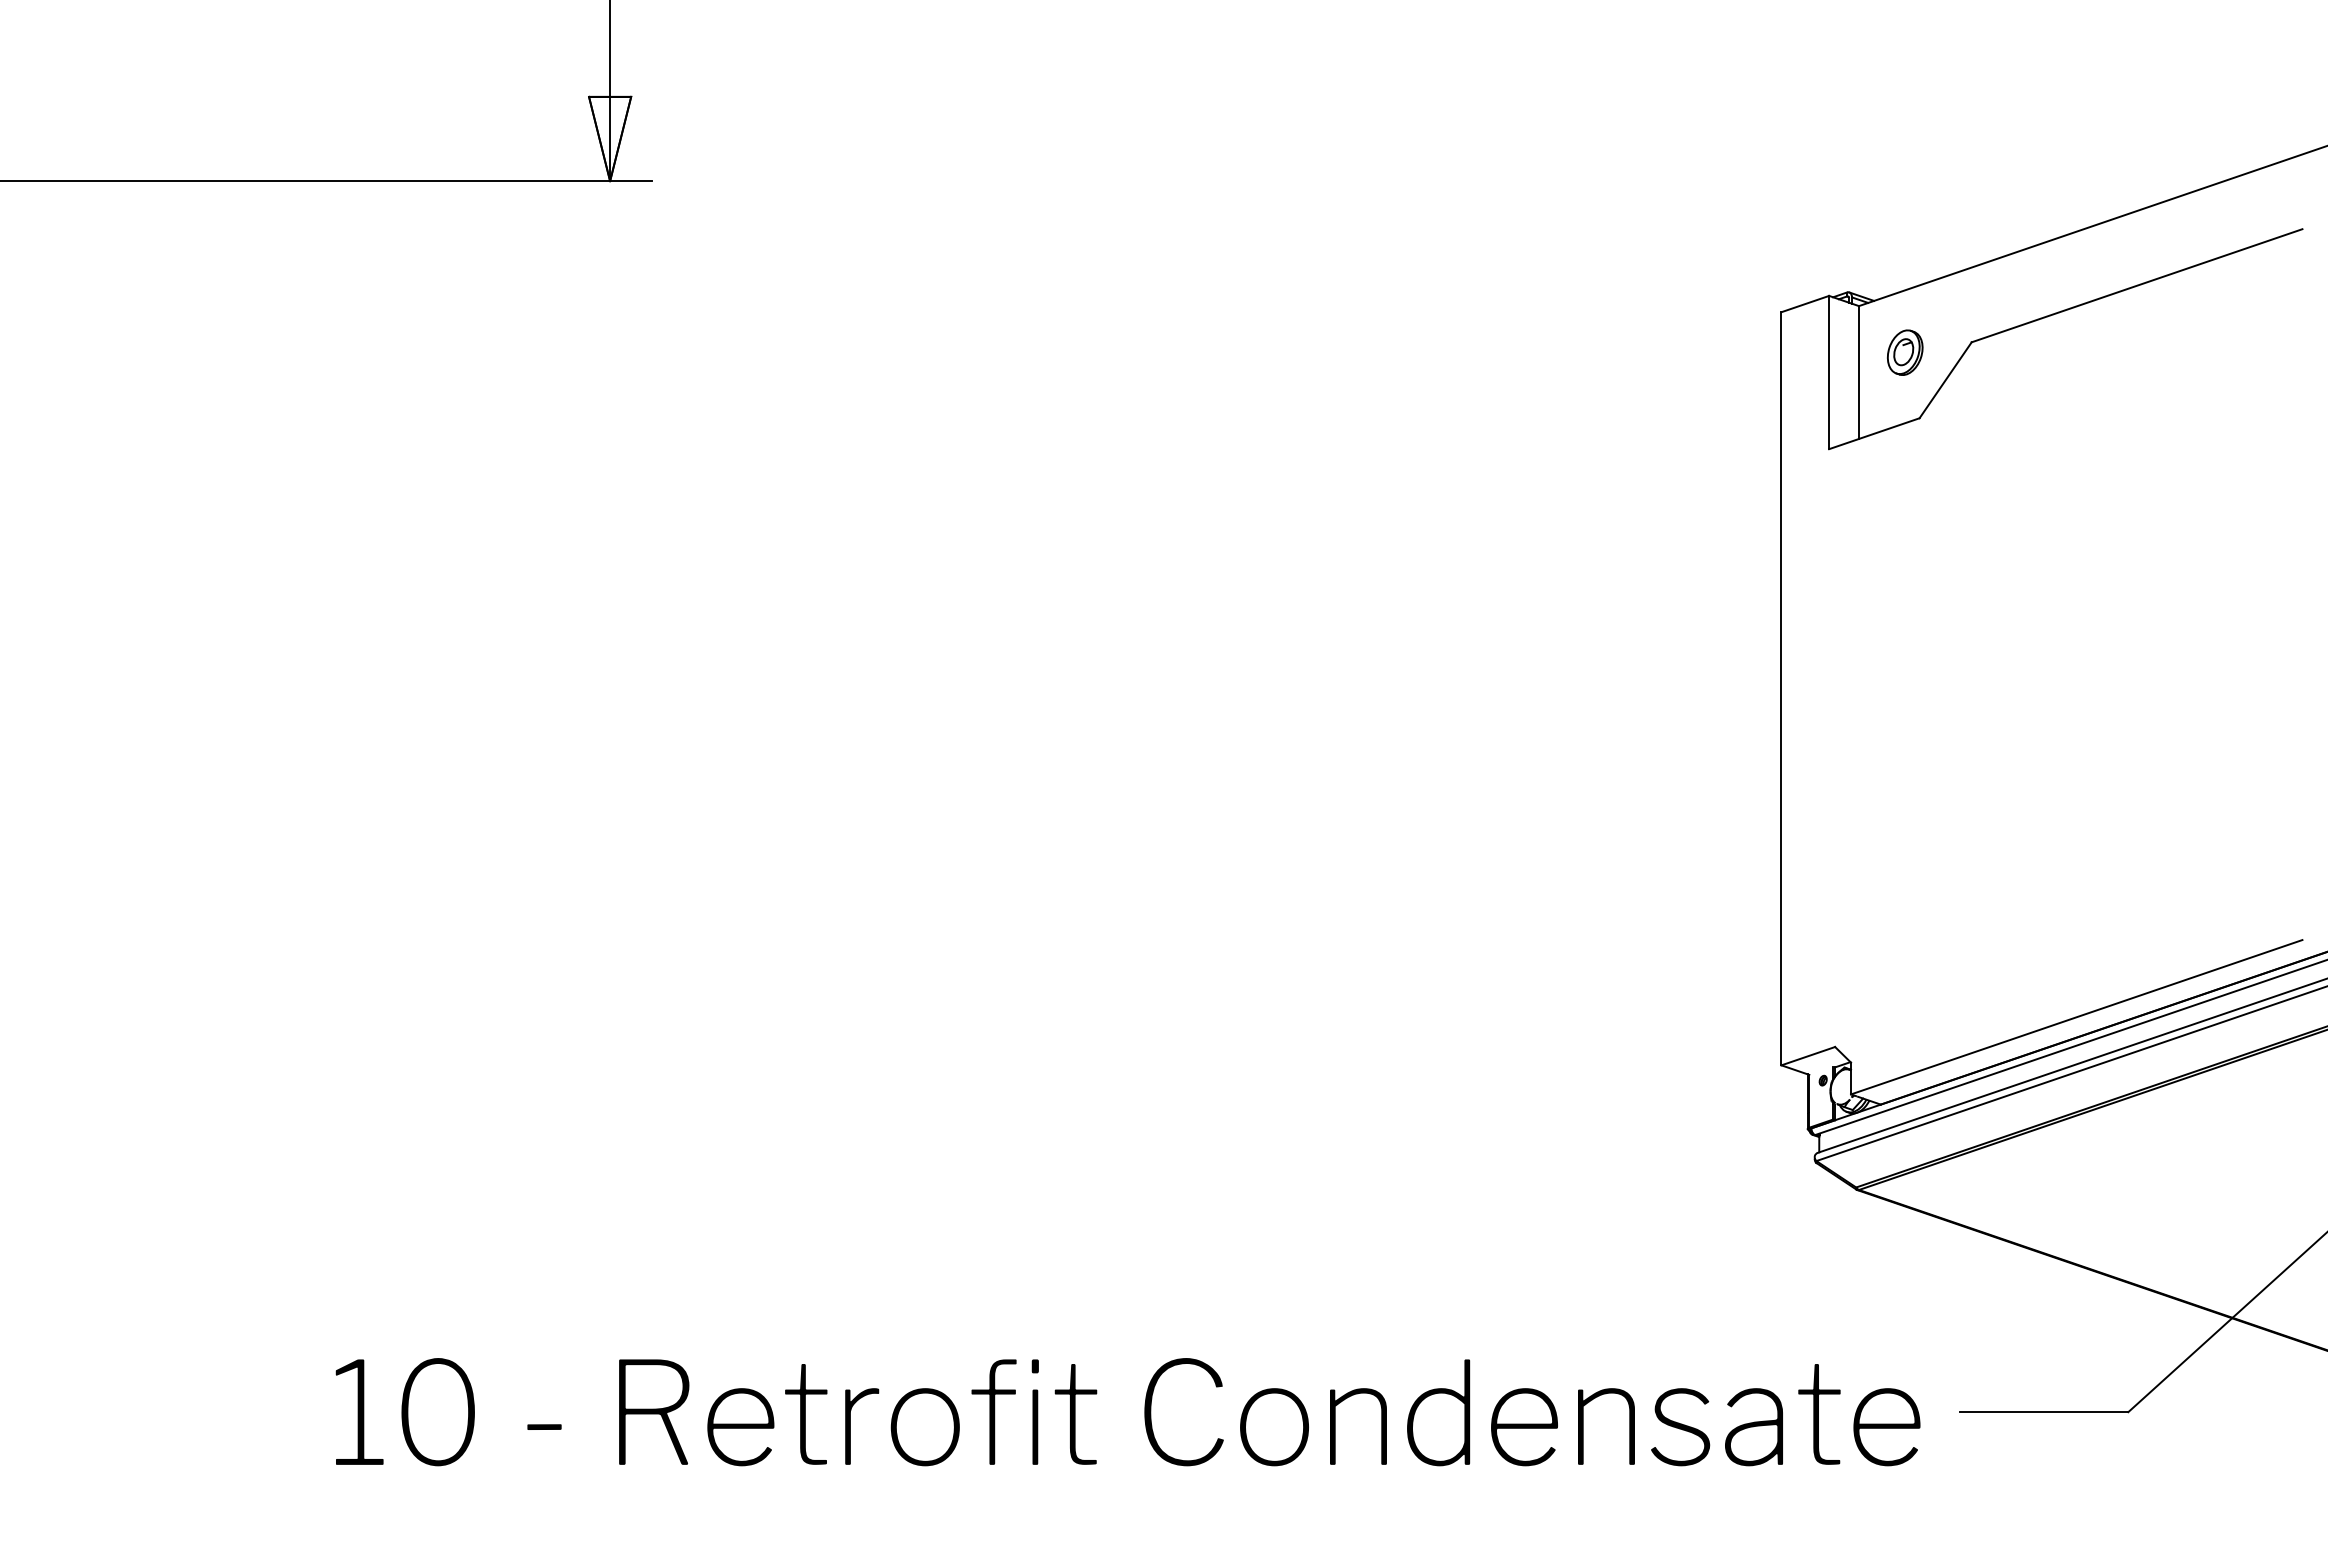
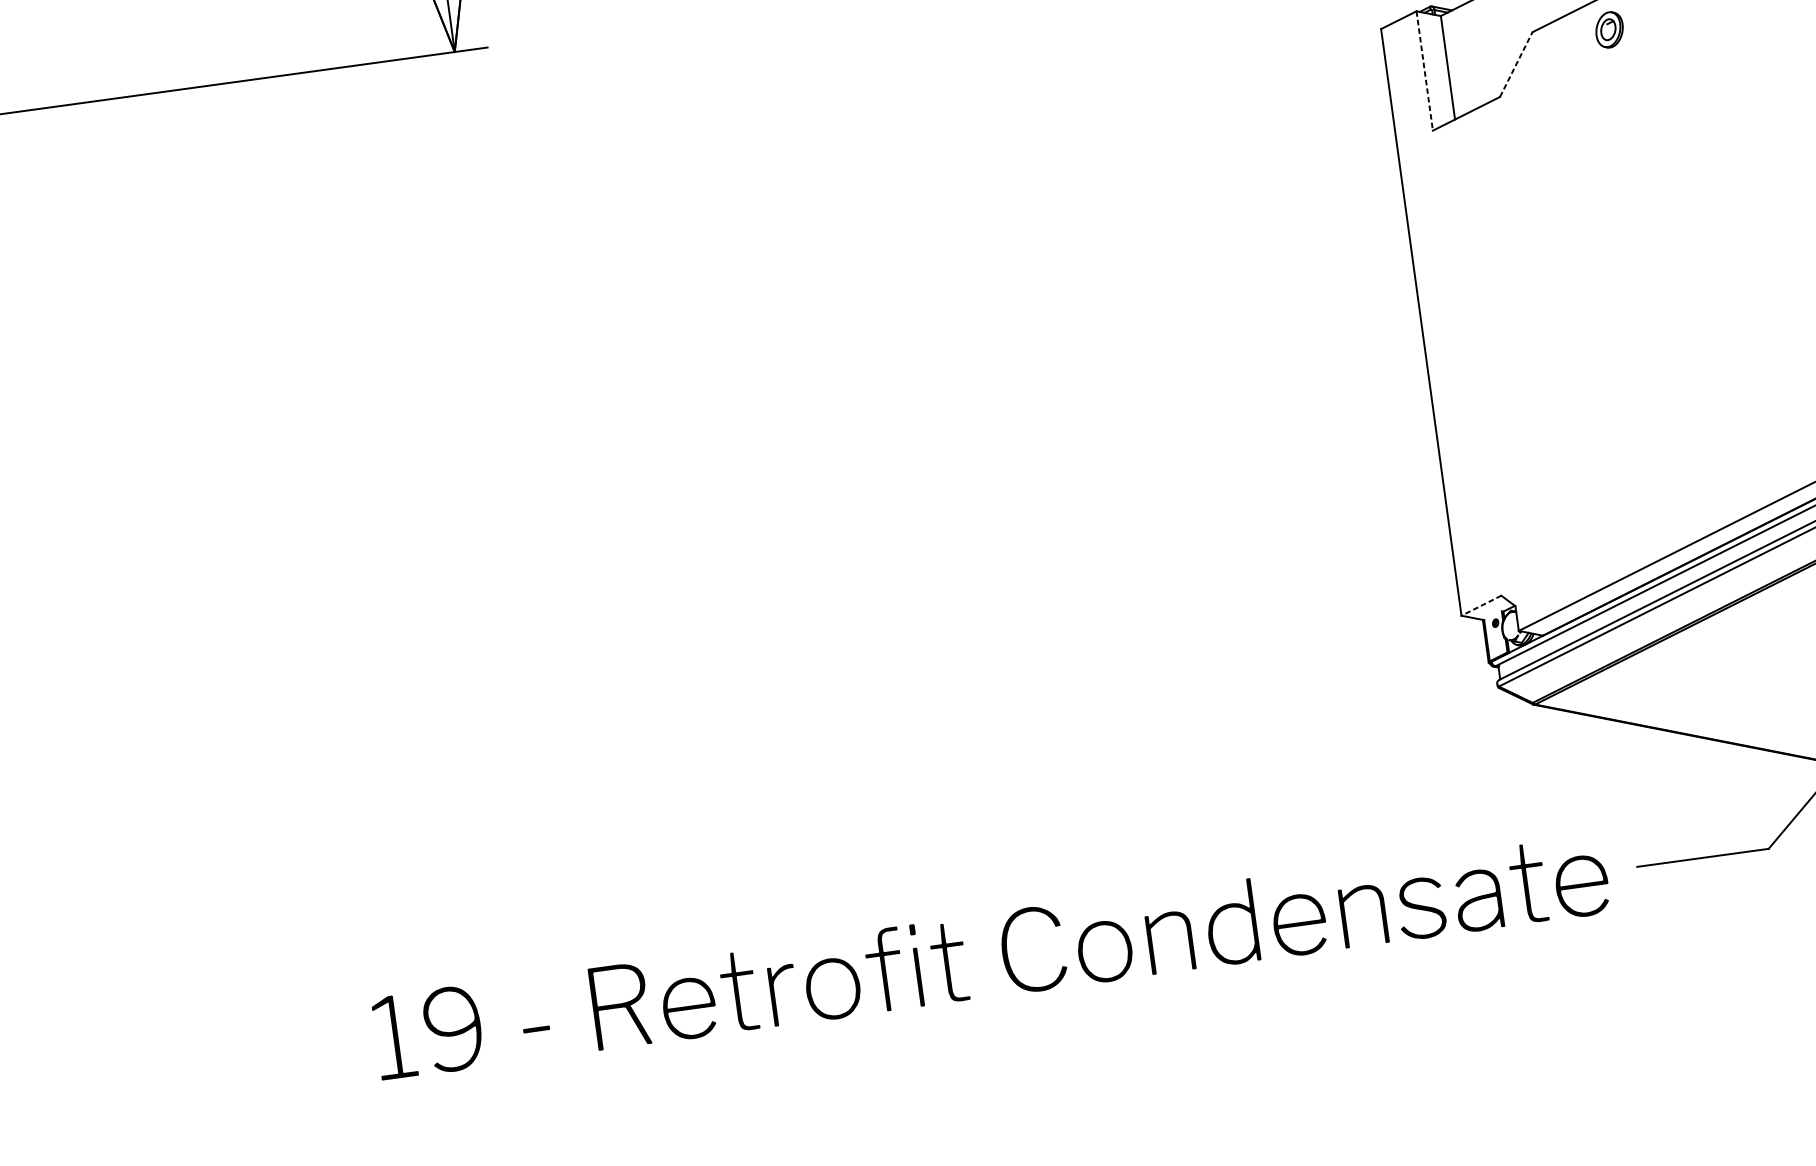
part: (1905, 352) -> (1609, 29), moved
line: (1829, 372) -> (1424, 70), solid -> dashed
line: (1945, 379) -> (1516, 63), solid -> dashed
line: (1807, 1056) -> (1480, 606), solid -> dashed
text: (404, 1412) -> (425, 1033), 10 -> 19

